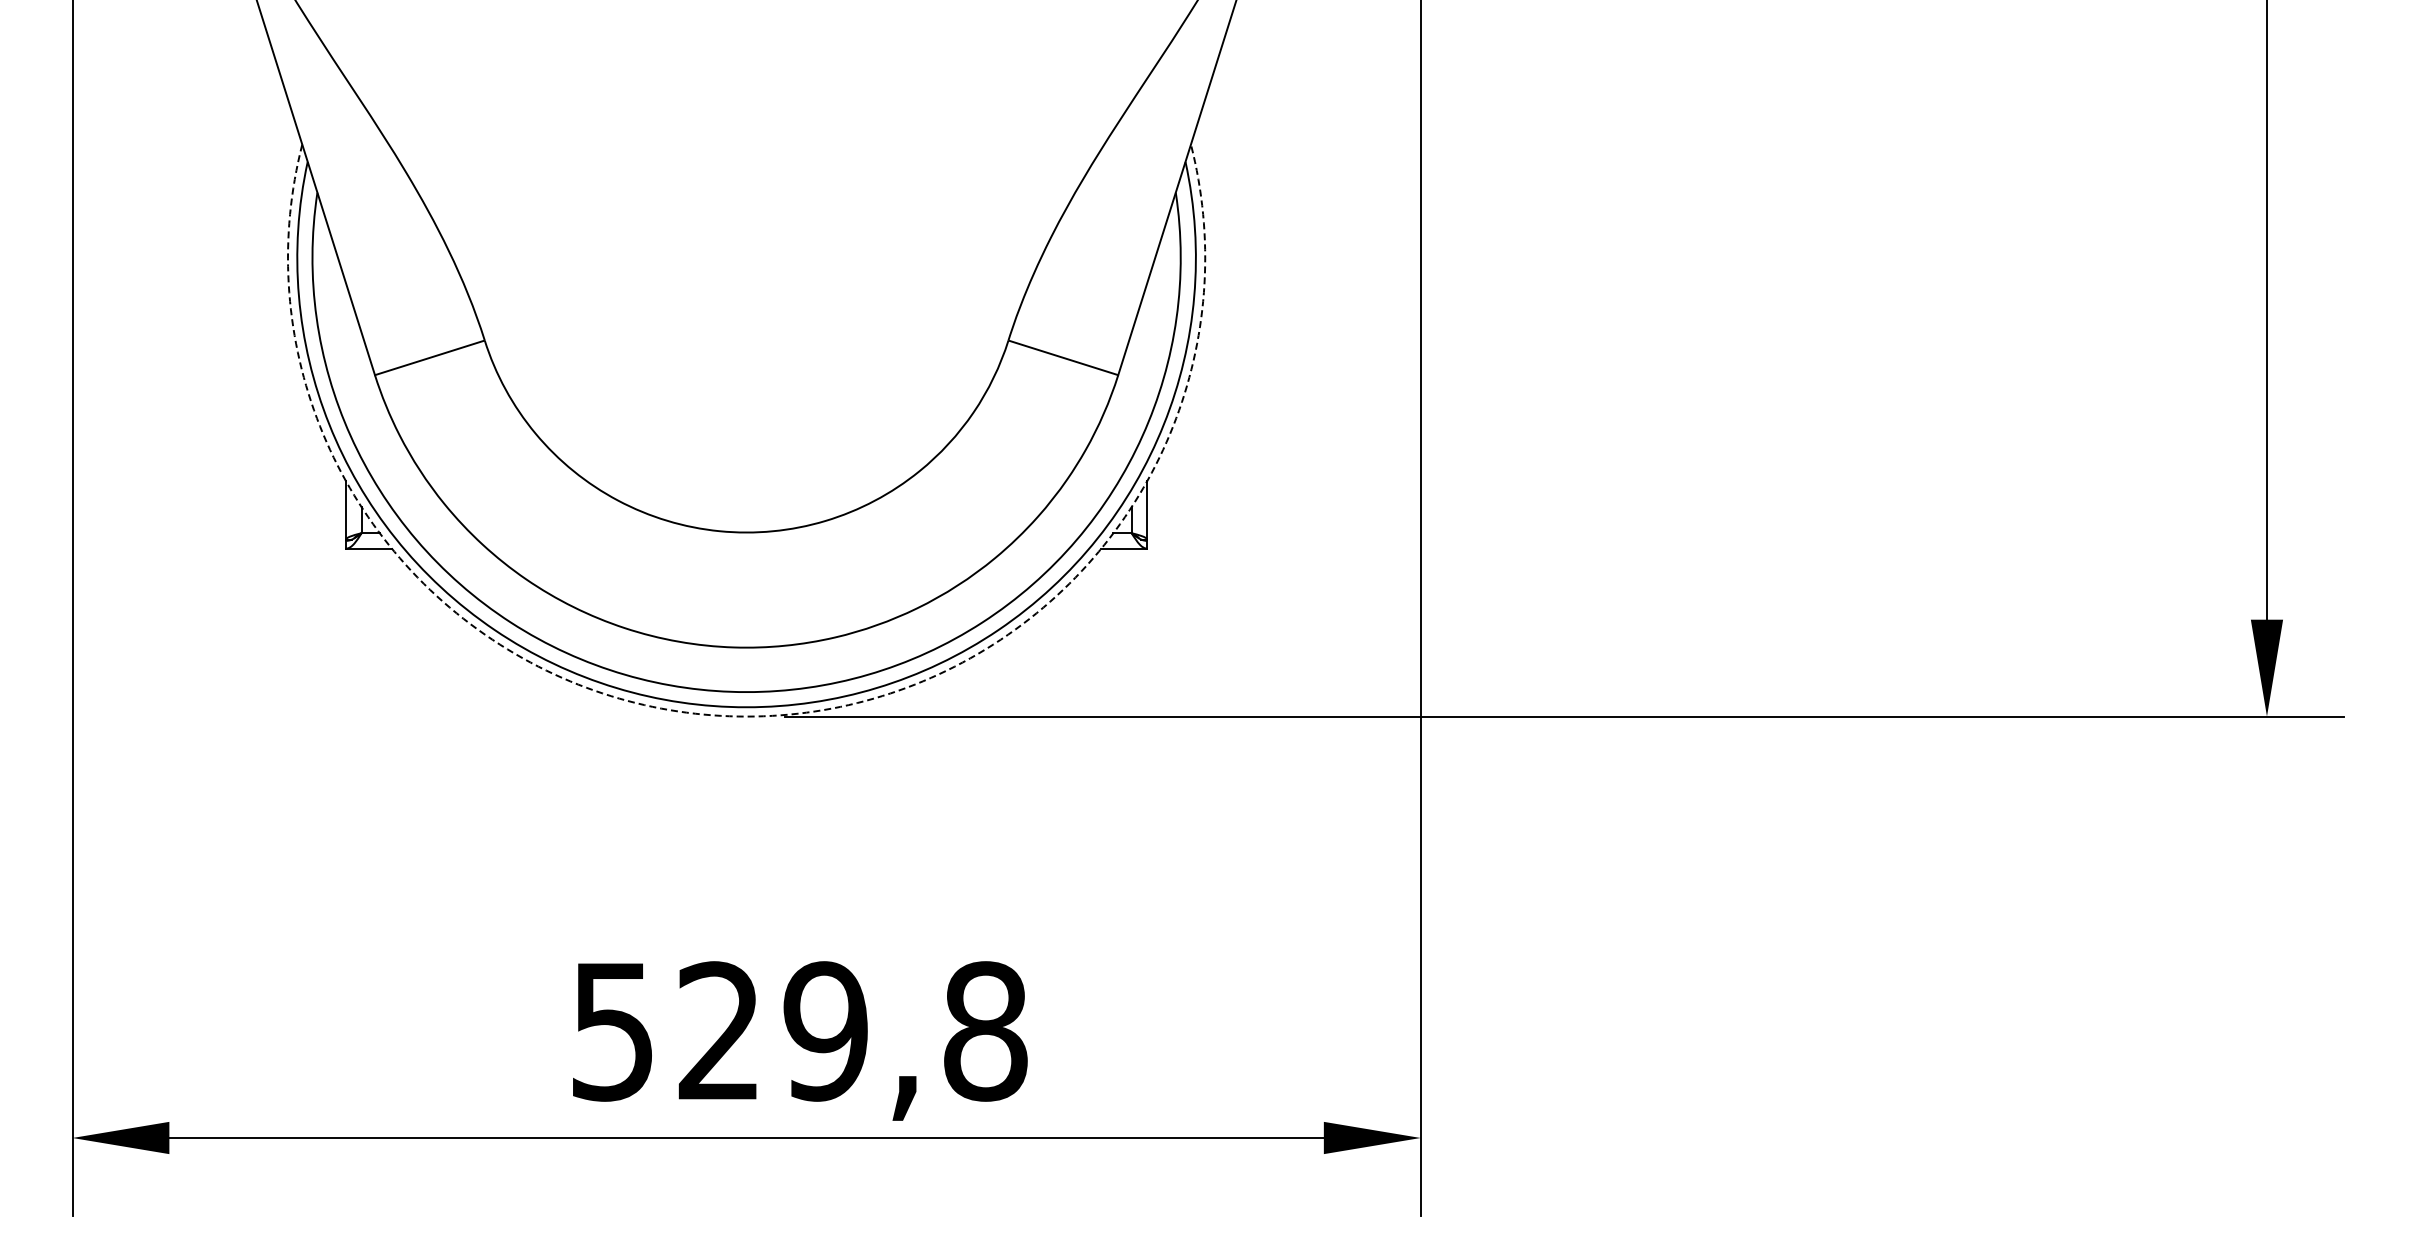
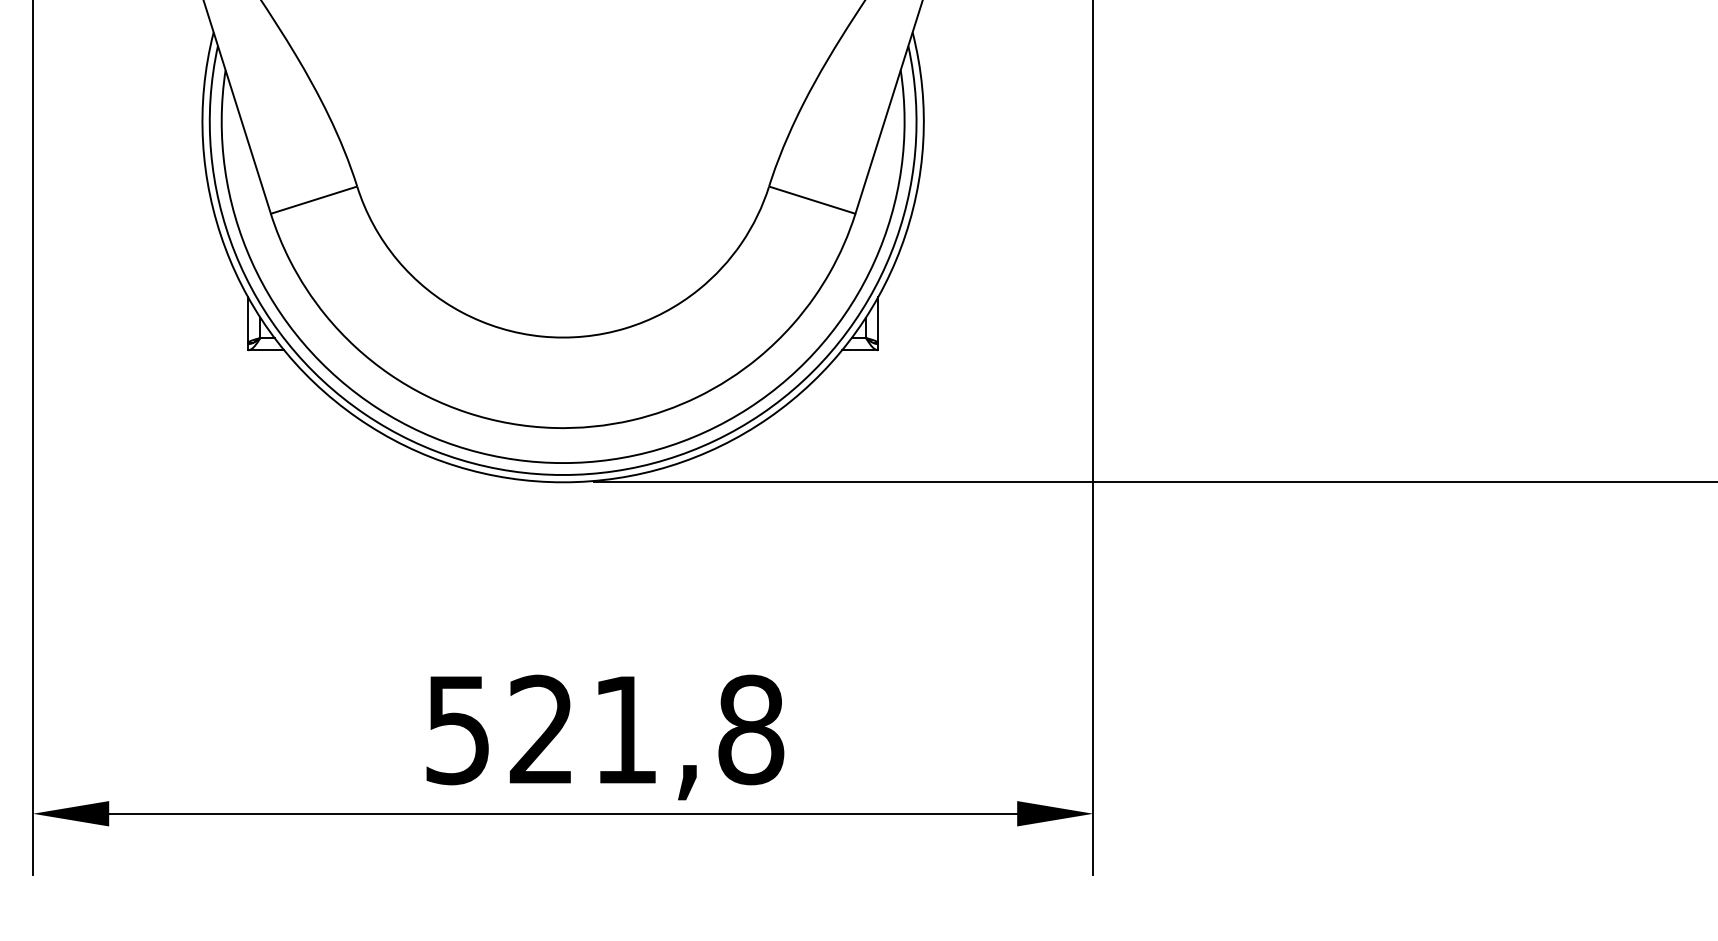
arc: (746, 716) -> (563, 482), dashed -> solid
text: (825, 1031) -> (625, 730), 529,8 -> 521,8

